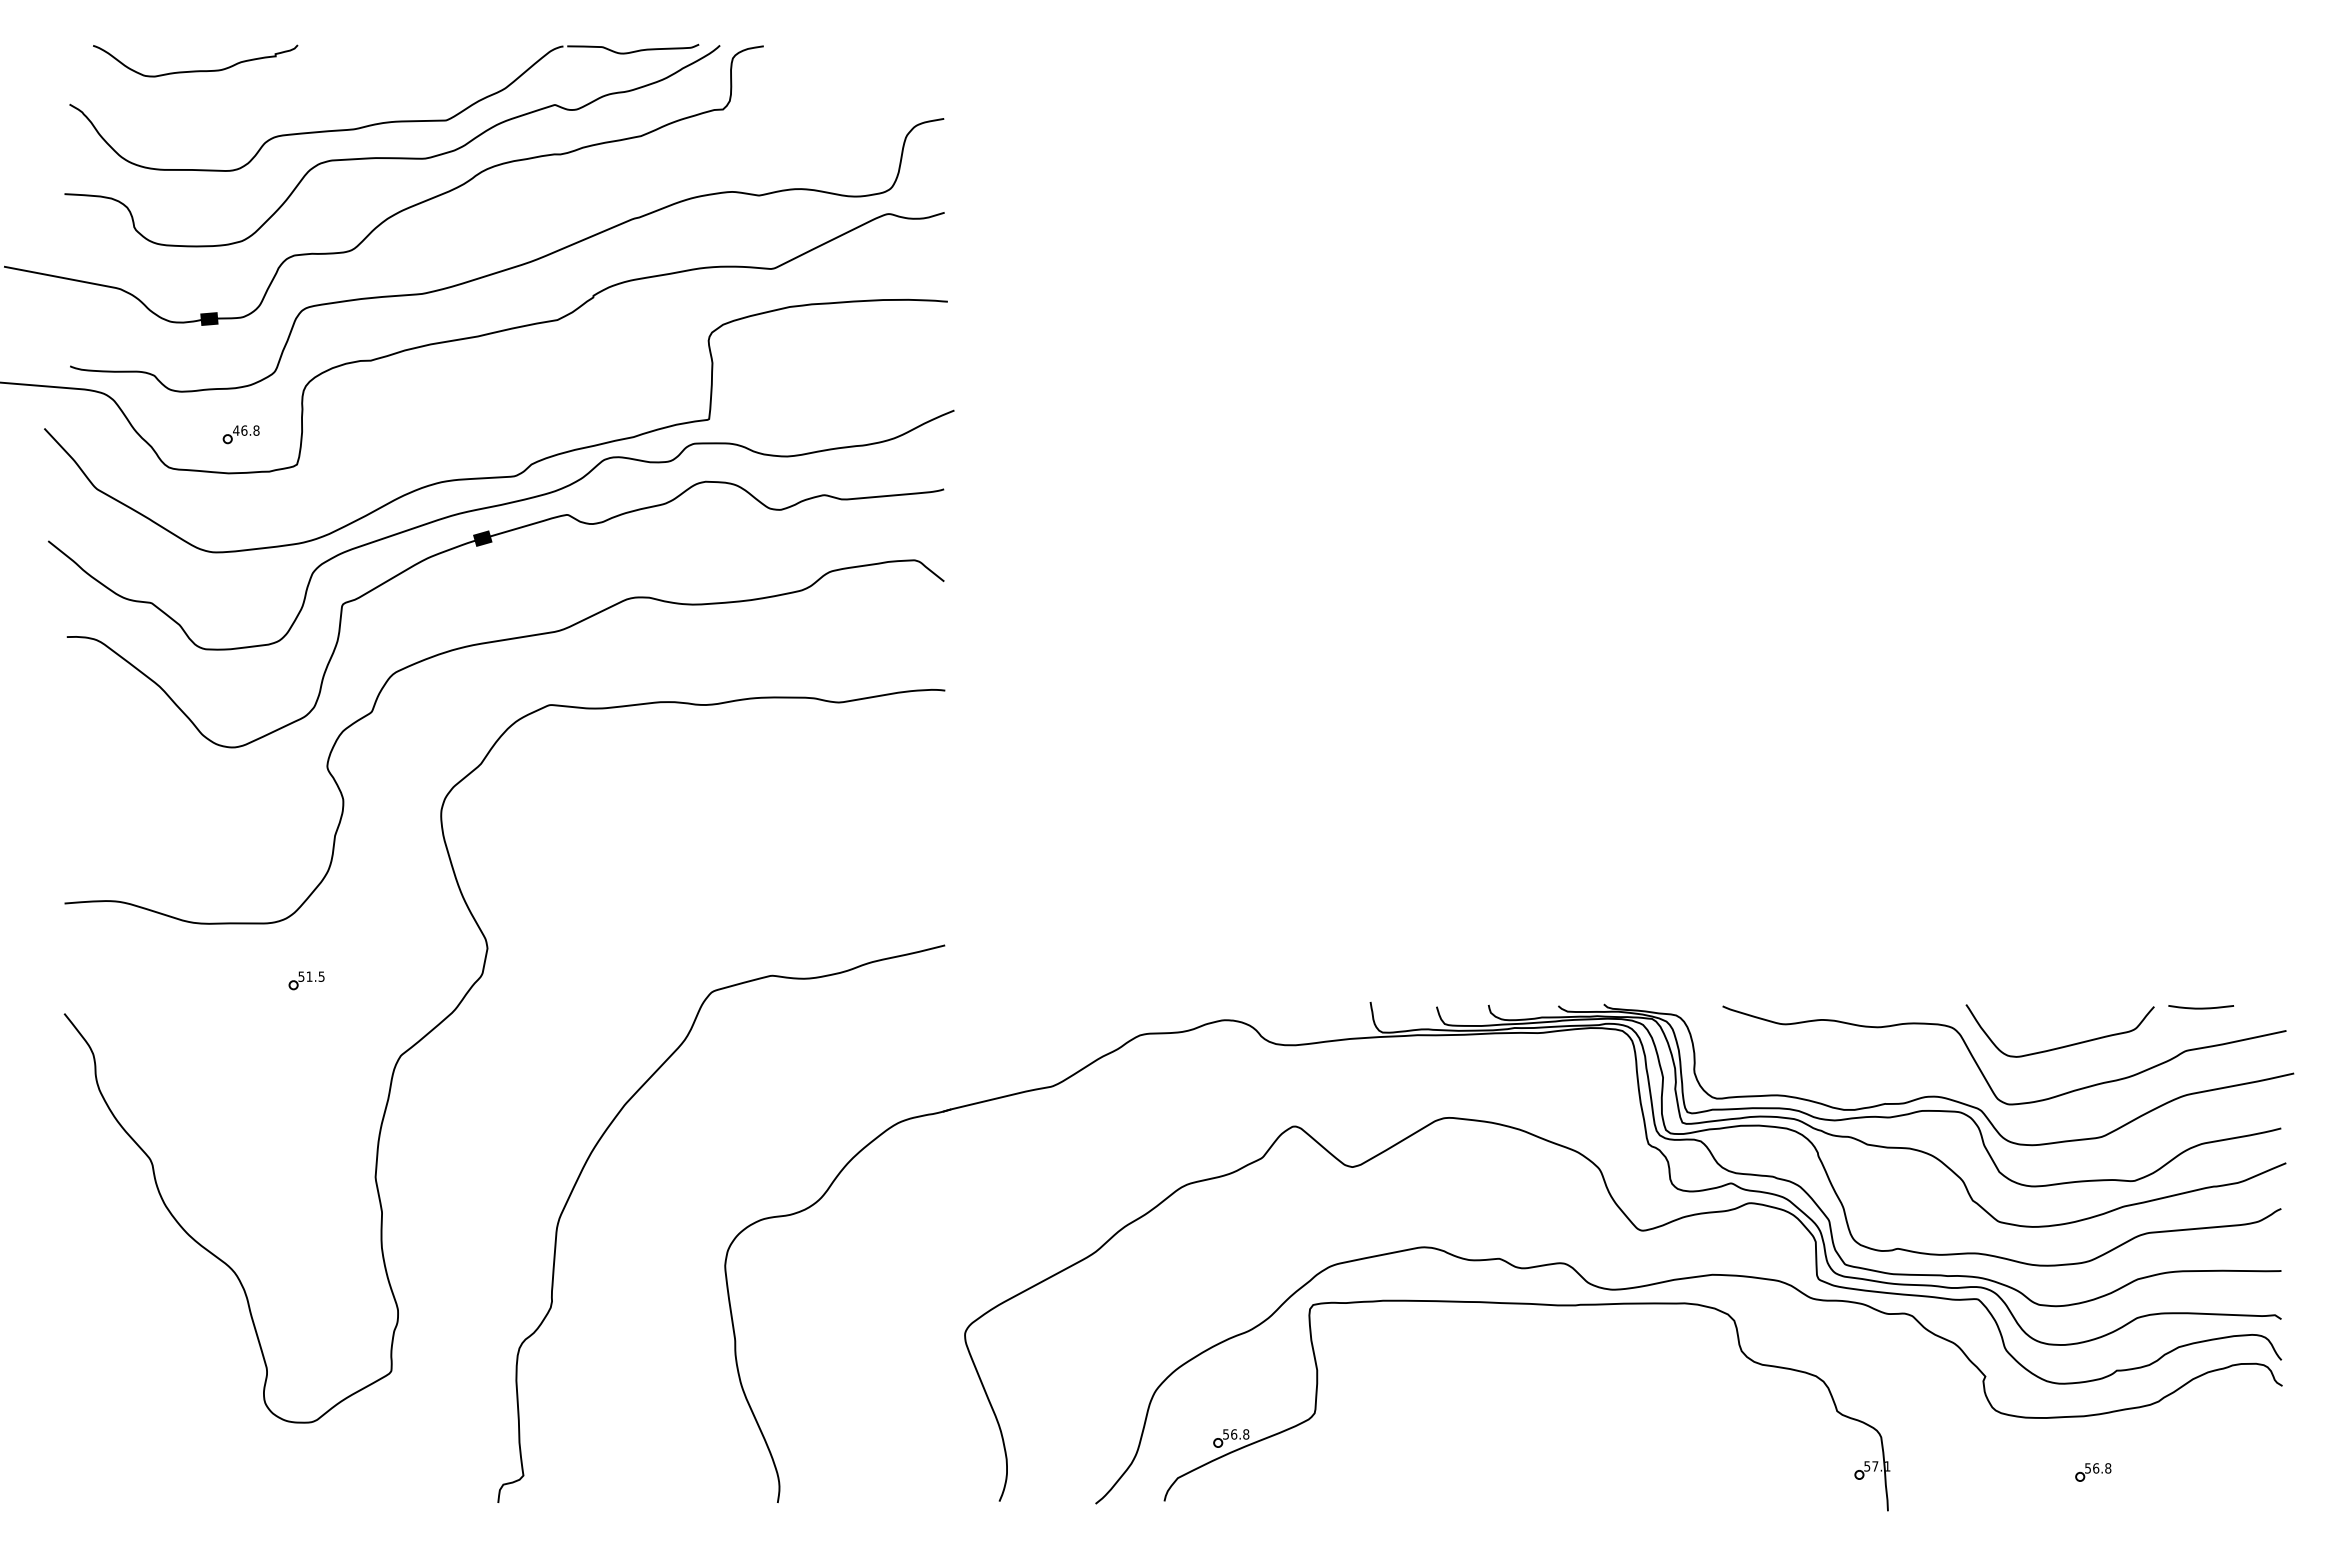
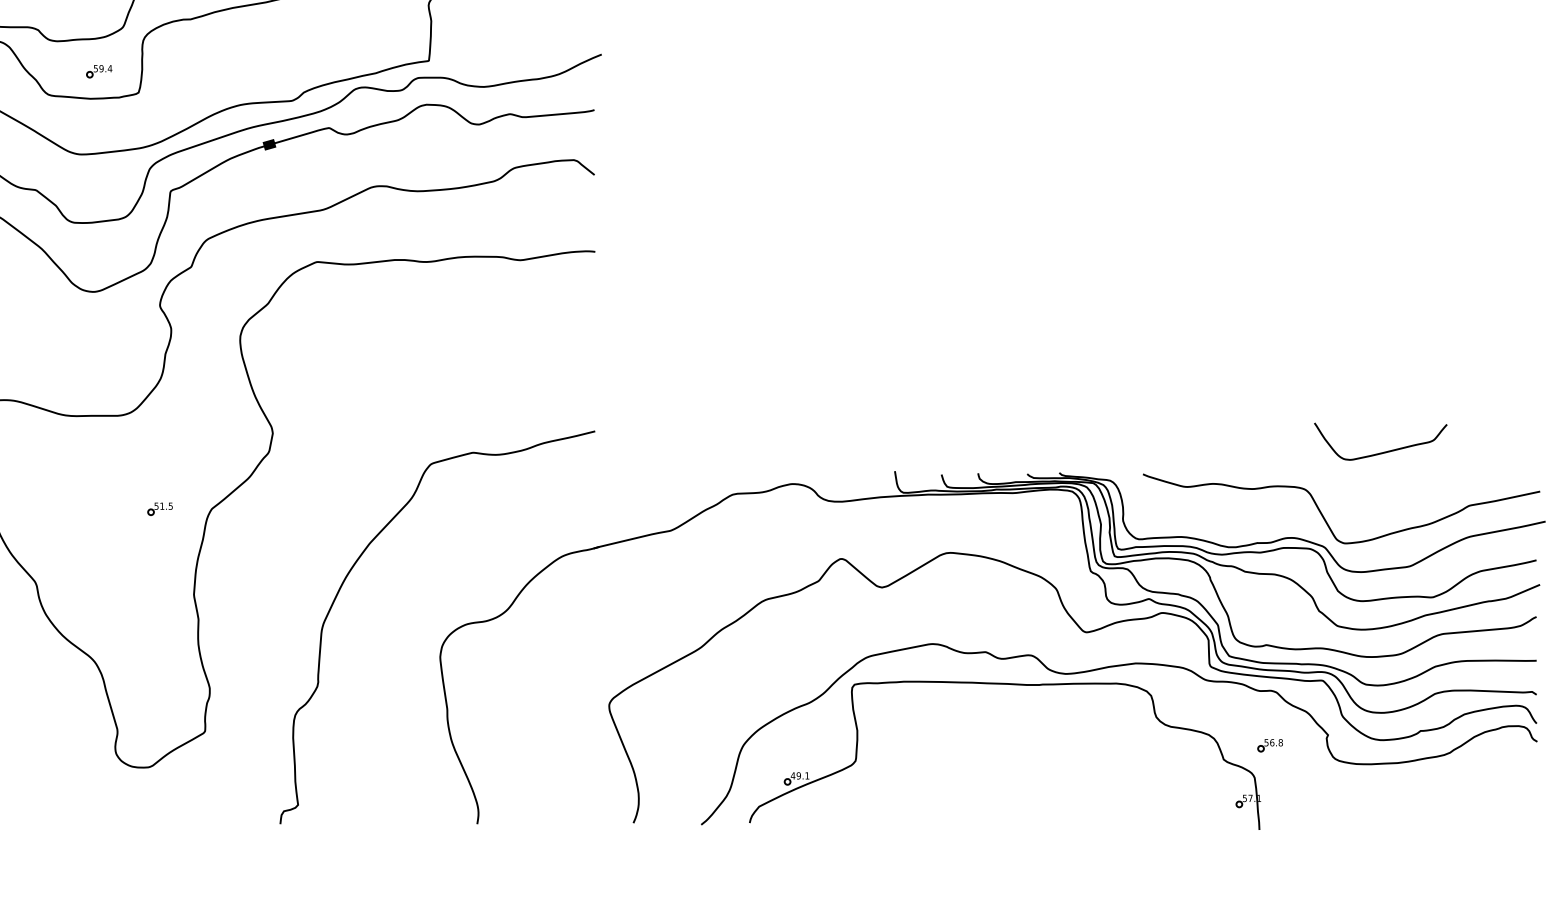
text: (246, 430) -> (103, 68), 46.8 -> 59.4
part: (306, 980) -> (160, 508), moved
curve: (2201, 1007) -> (1480, 475), removed
curve: (2064, 1045) -> (1383, 451), moved
text: (1235, 1434) -> (799, 775), 56.8 -> 49.1
part: (2093, 1472) -> (1270, 745), moved

